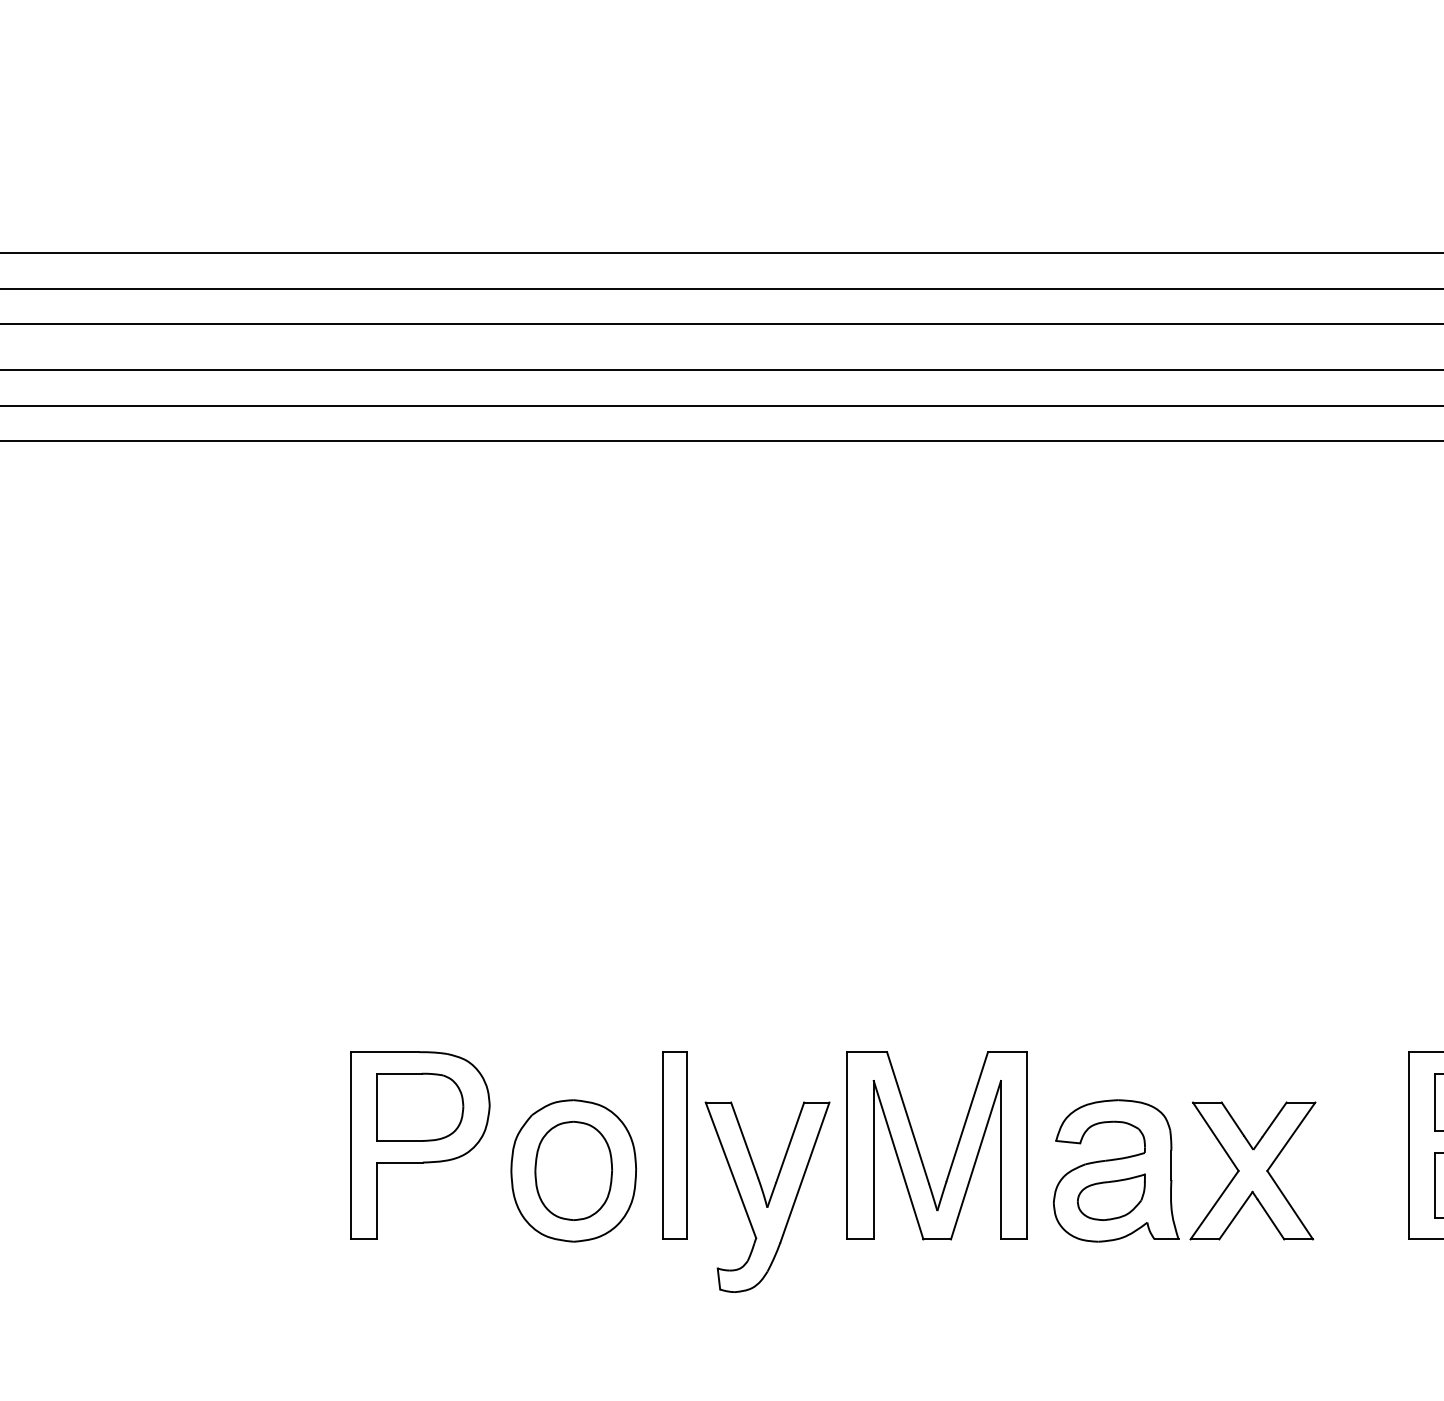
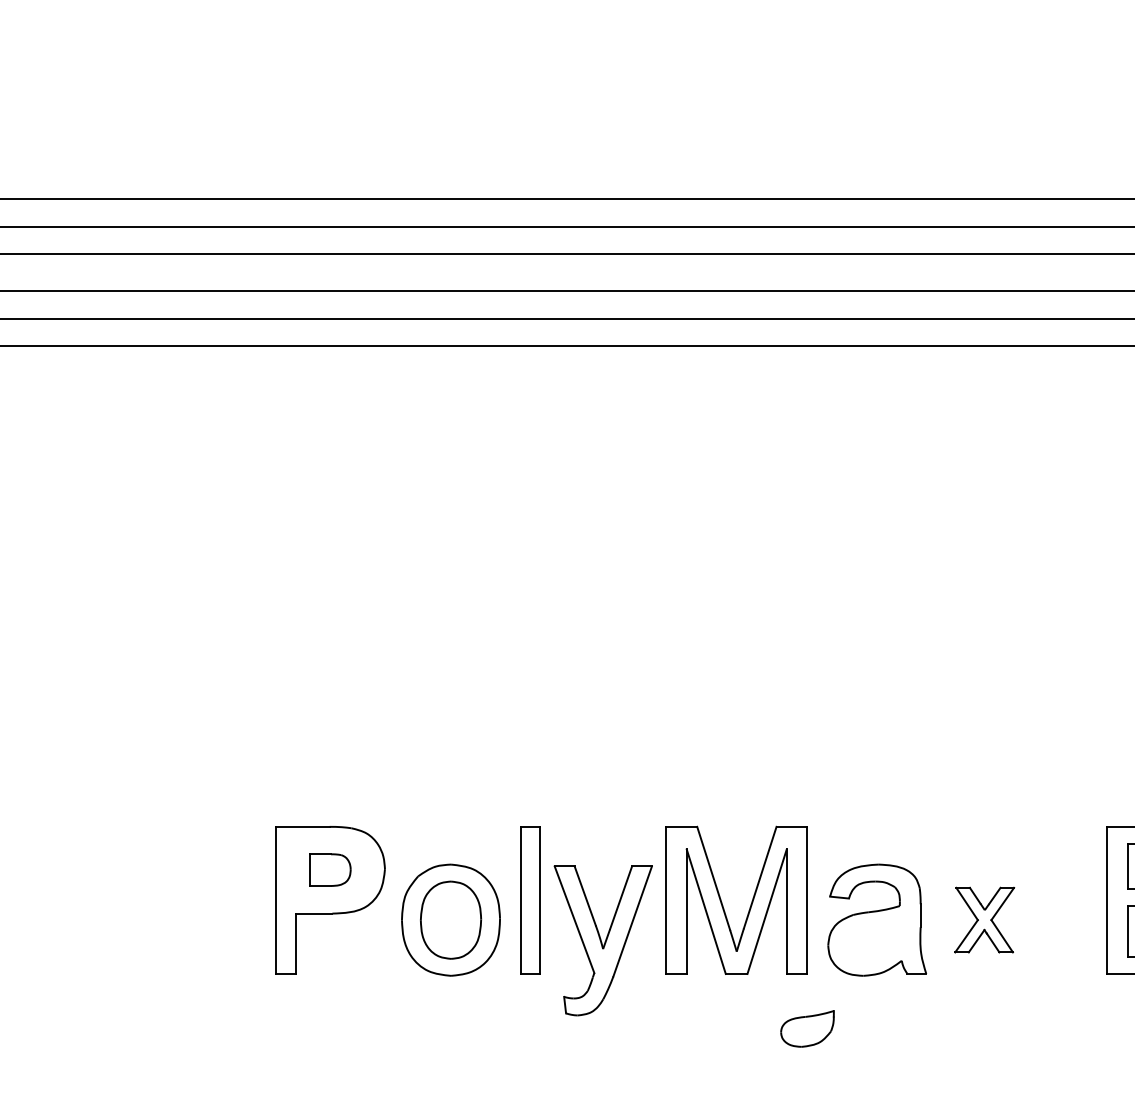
part: (420, 1106) -> (330, 869), size x0.6
part: (1252, 1170) -> (984, 919), size x0.6
part: (1111, 1196) -> (807, 1028), moved

